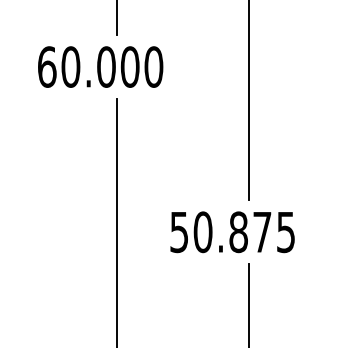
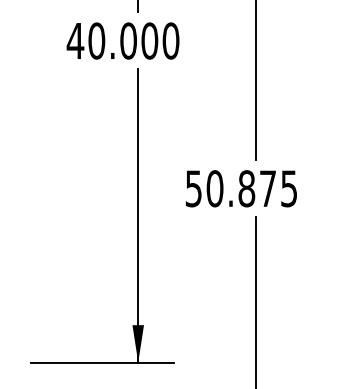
text: (47, 66) -> (75, 40), 60.000 -> 40.000

